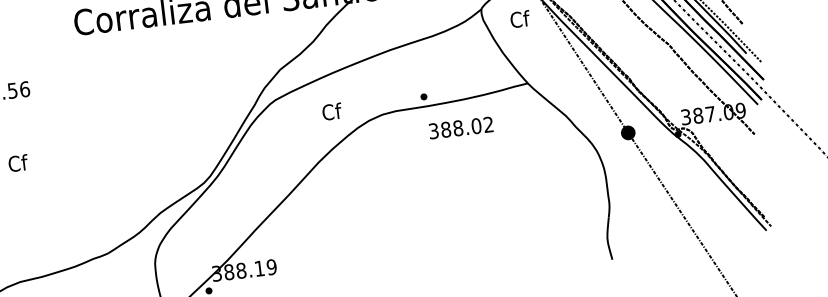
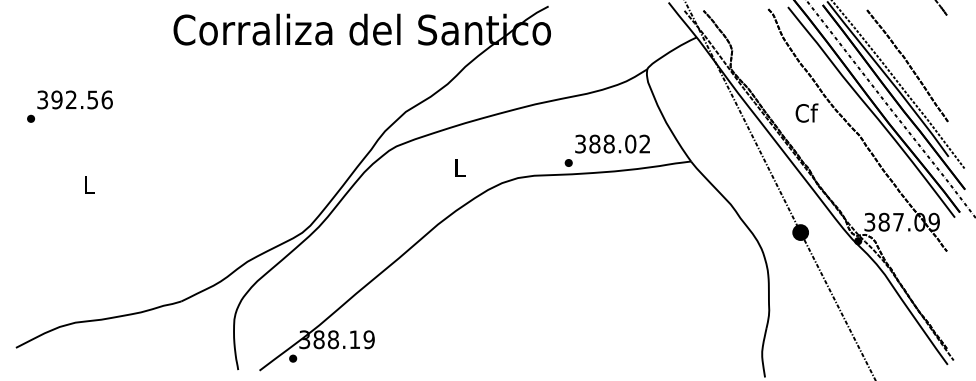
text: (519, 18) -> (806, 112), moved
text: (332, 111) -> (460, 167), Cf -> L
text: (460, 127) -> (612, 143), moved
text: (18, 163) -> (89, 184), Cf -> L

